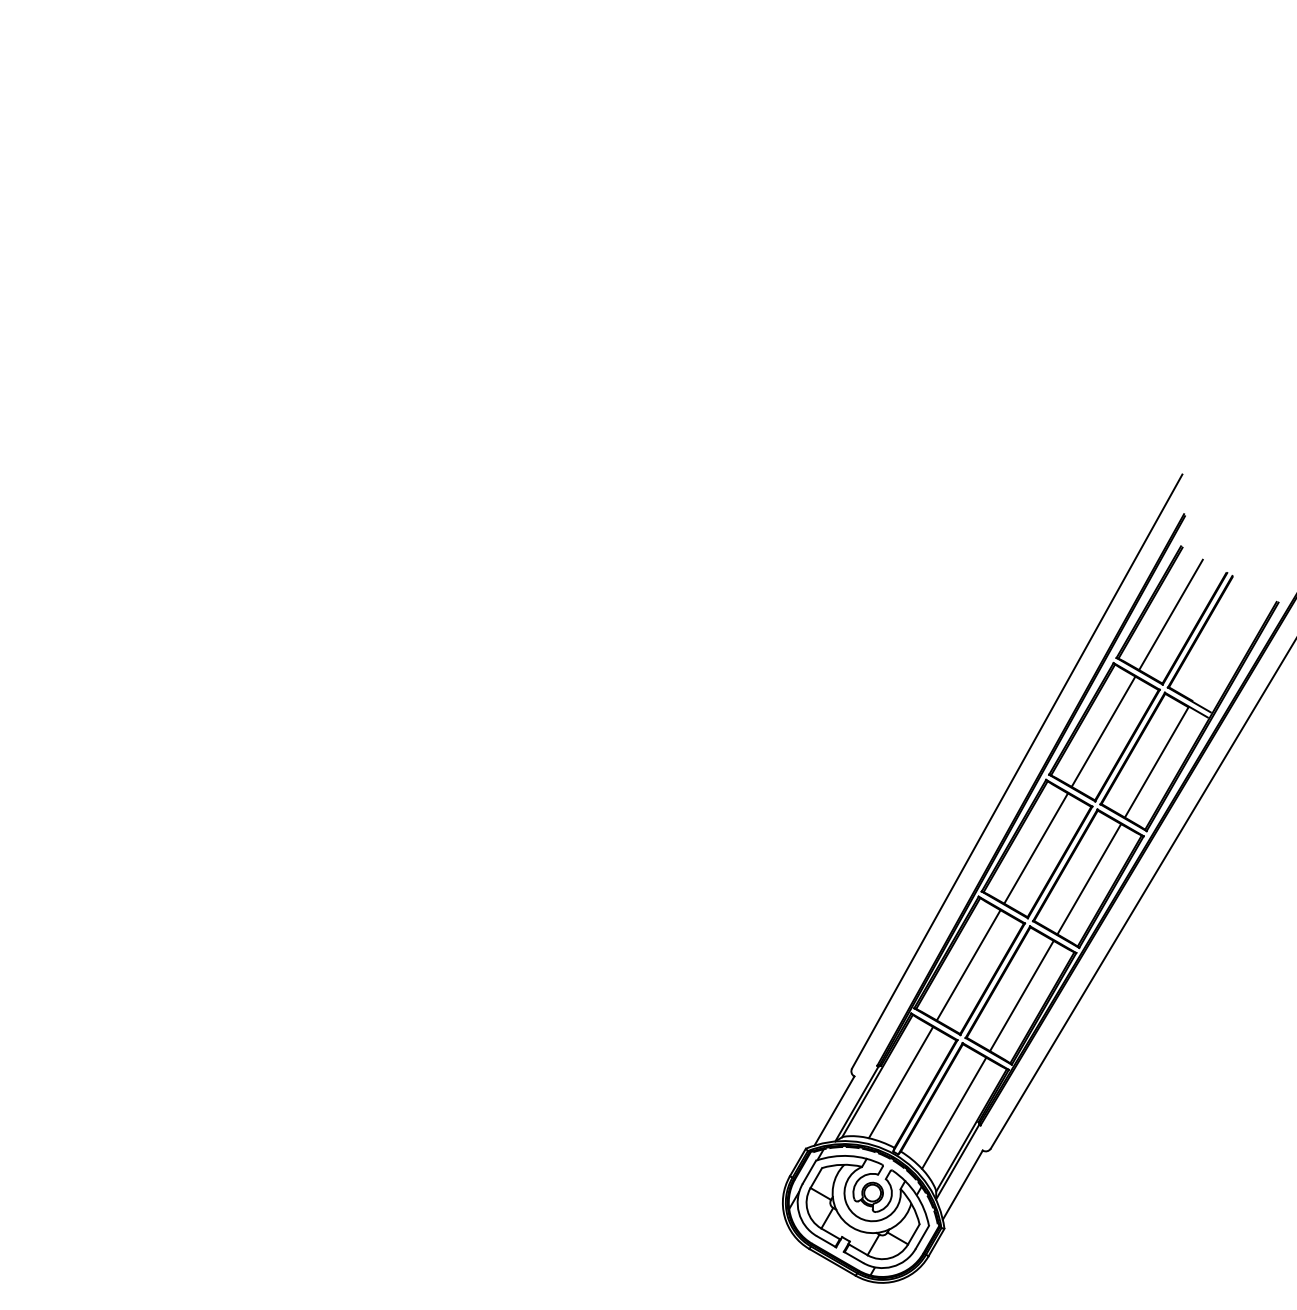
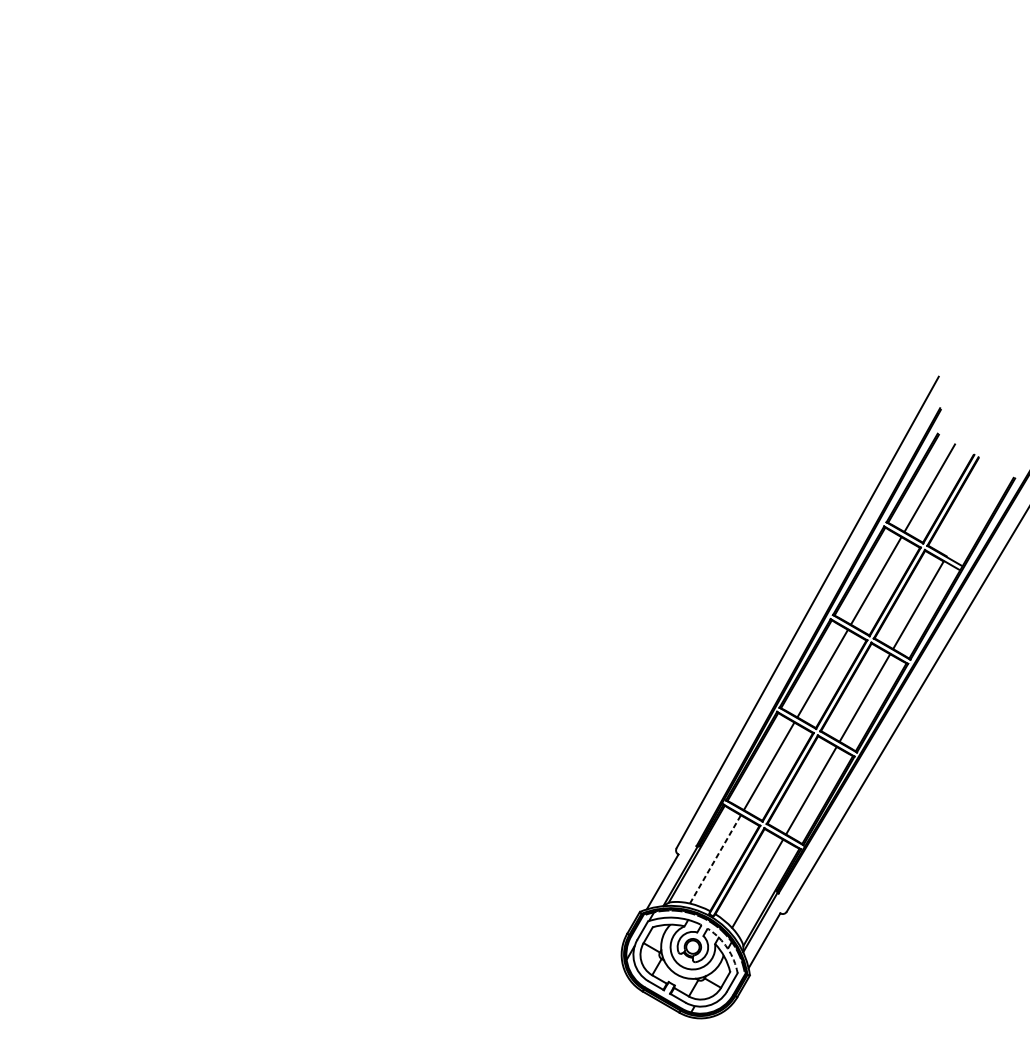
line: (901, 1082) -> (715, 859), solid -> dashed
arc: (916, 1194) -> (727, 948), solid -> dashed

